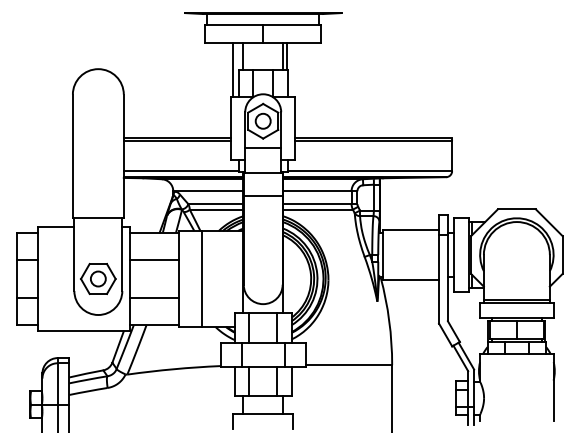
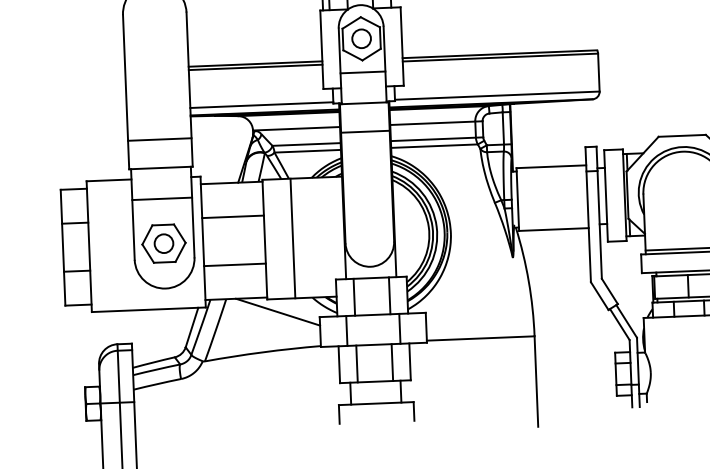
line: (97, 195) -> (158, 139), added
line: (98, 243) -> (162, 199), added
line: (187, 337) -> (278, 312), added

